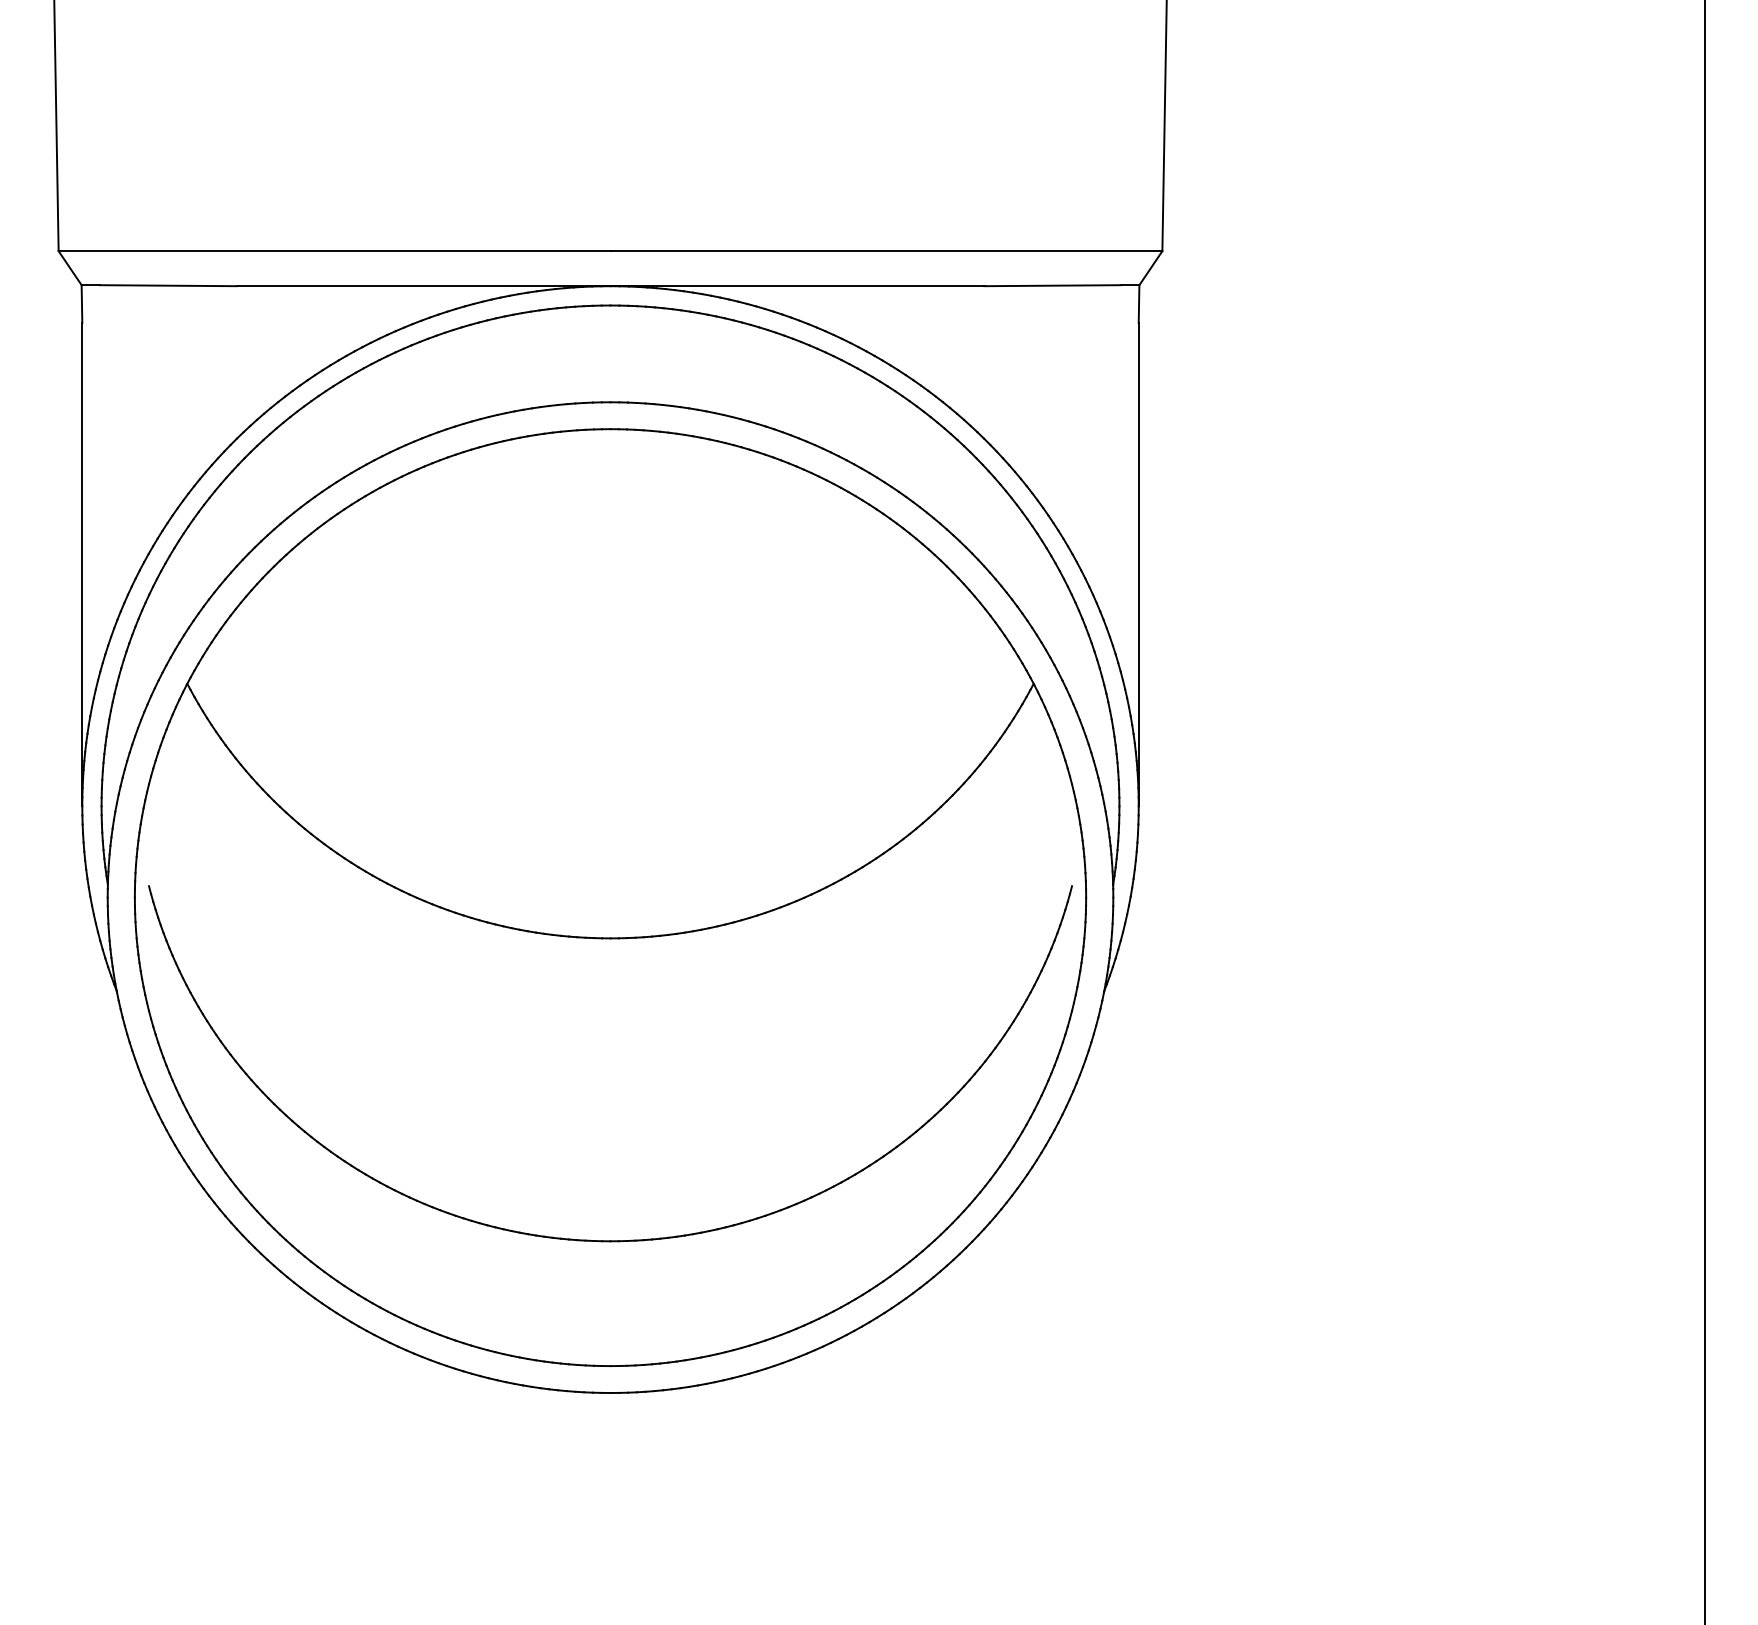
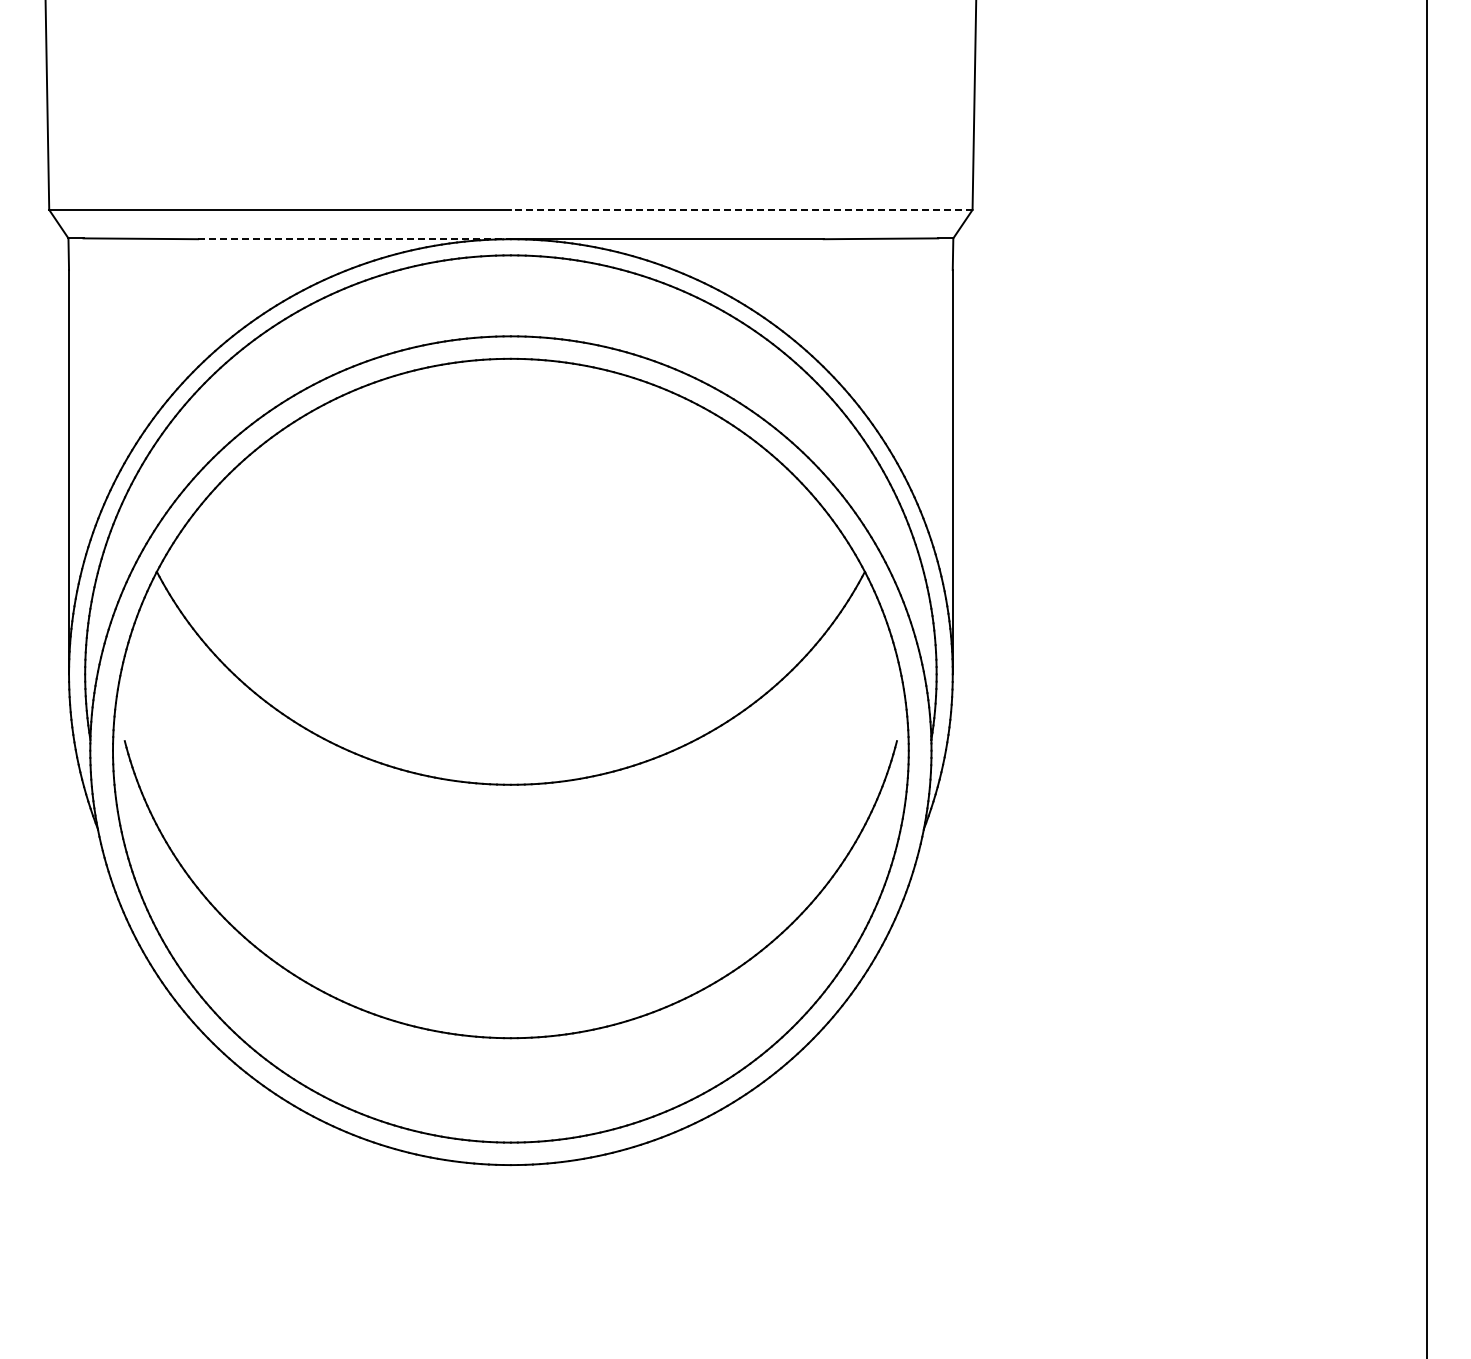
line: (886, 250) -> (741, 209), solid -> dashed
line: (423, 286) -> (354, 239), solid -> dashed

